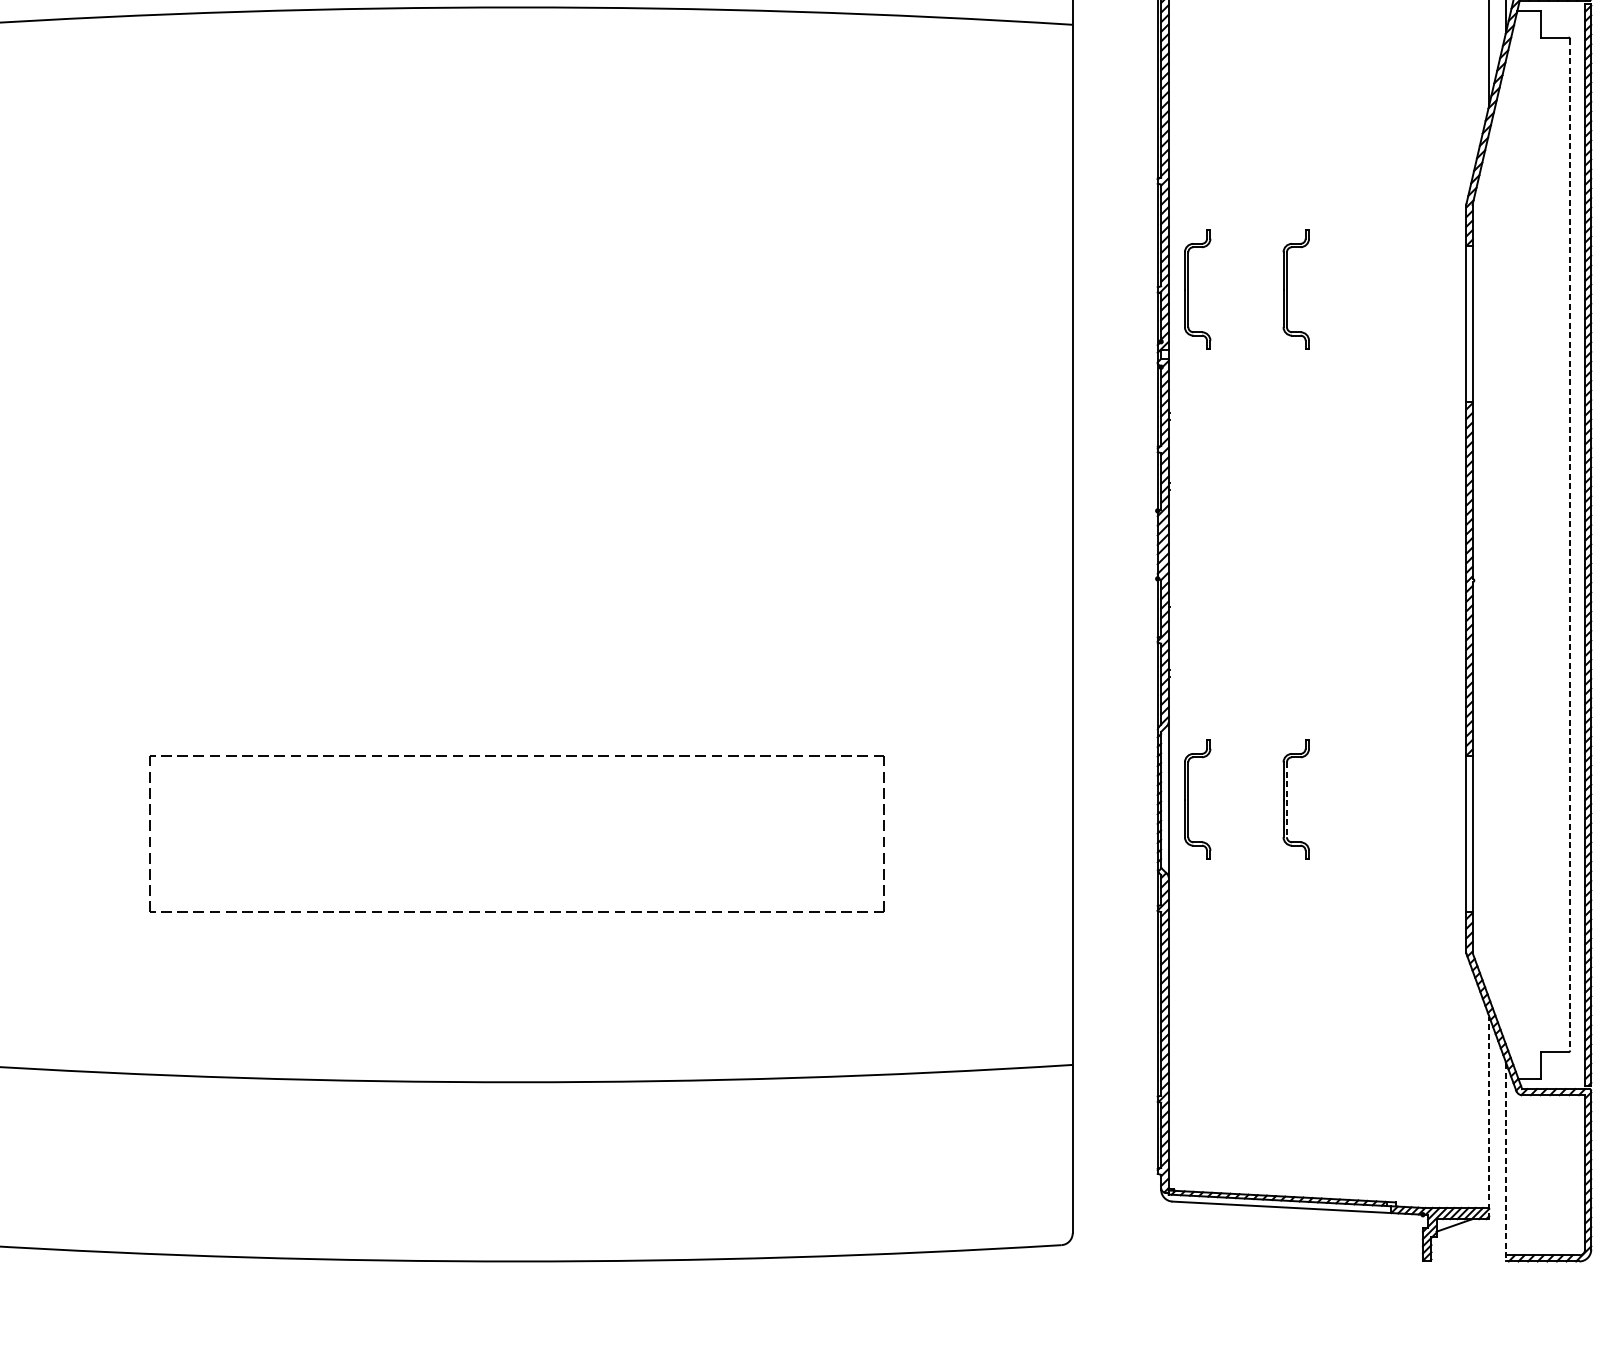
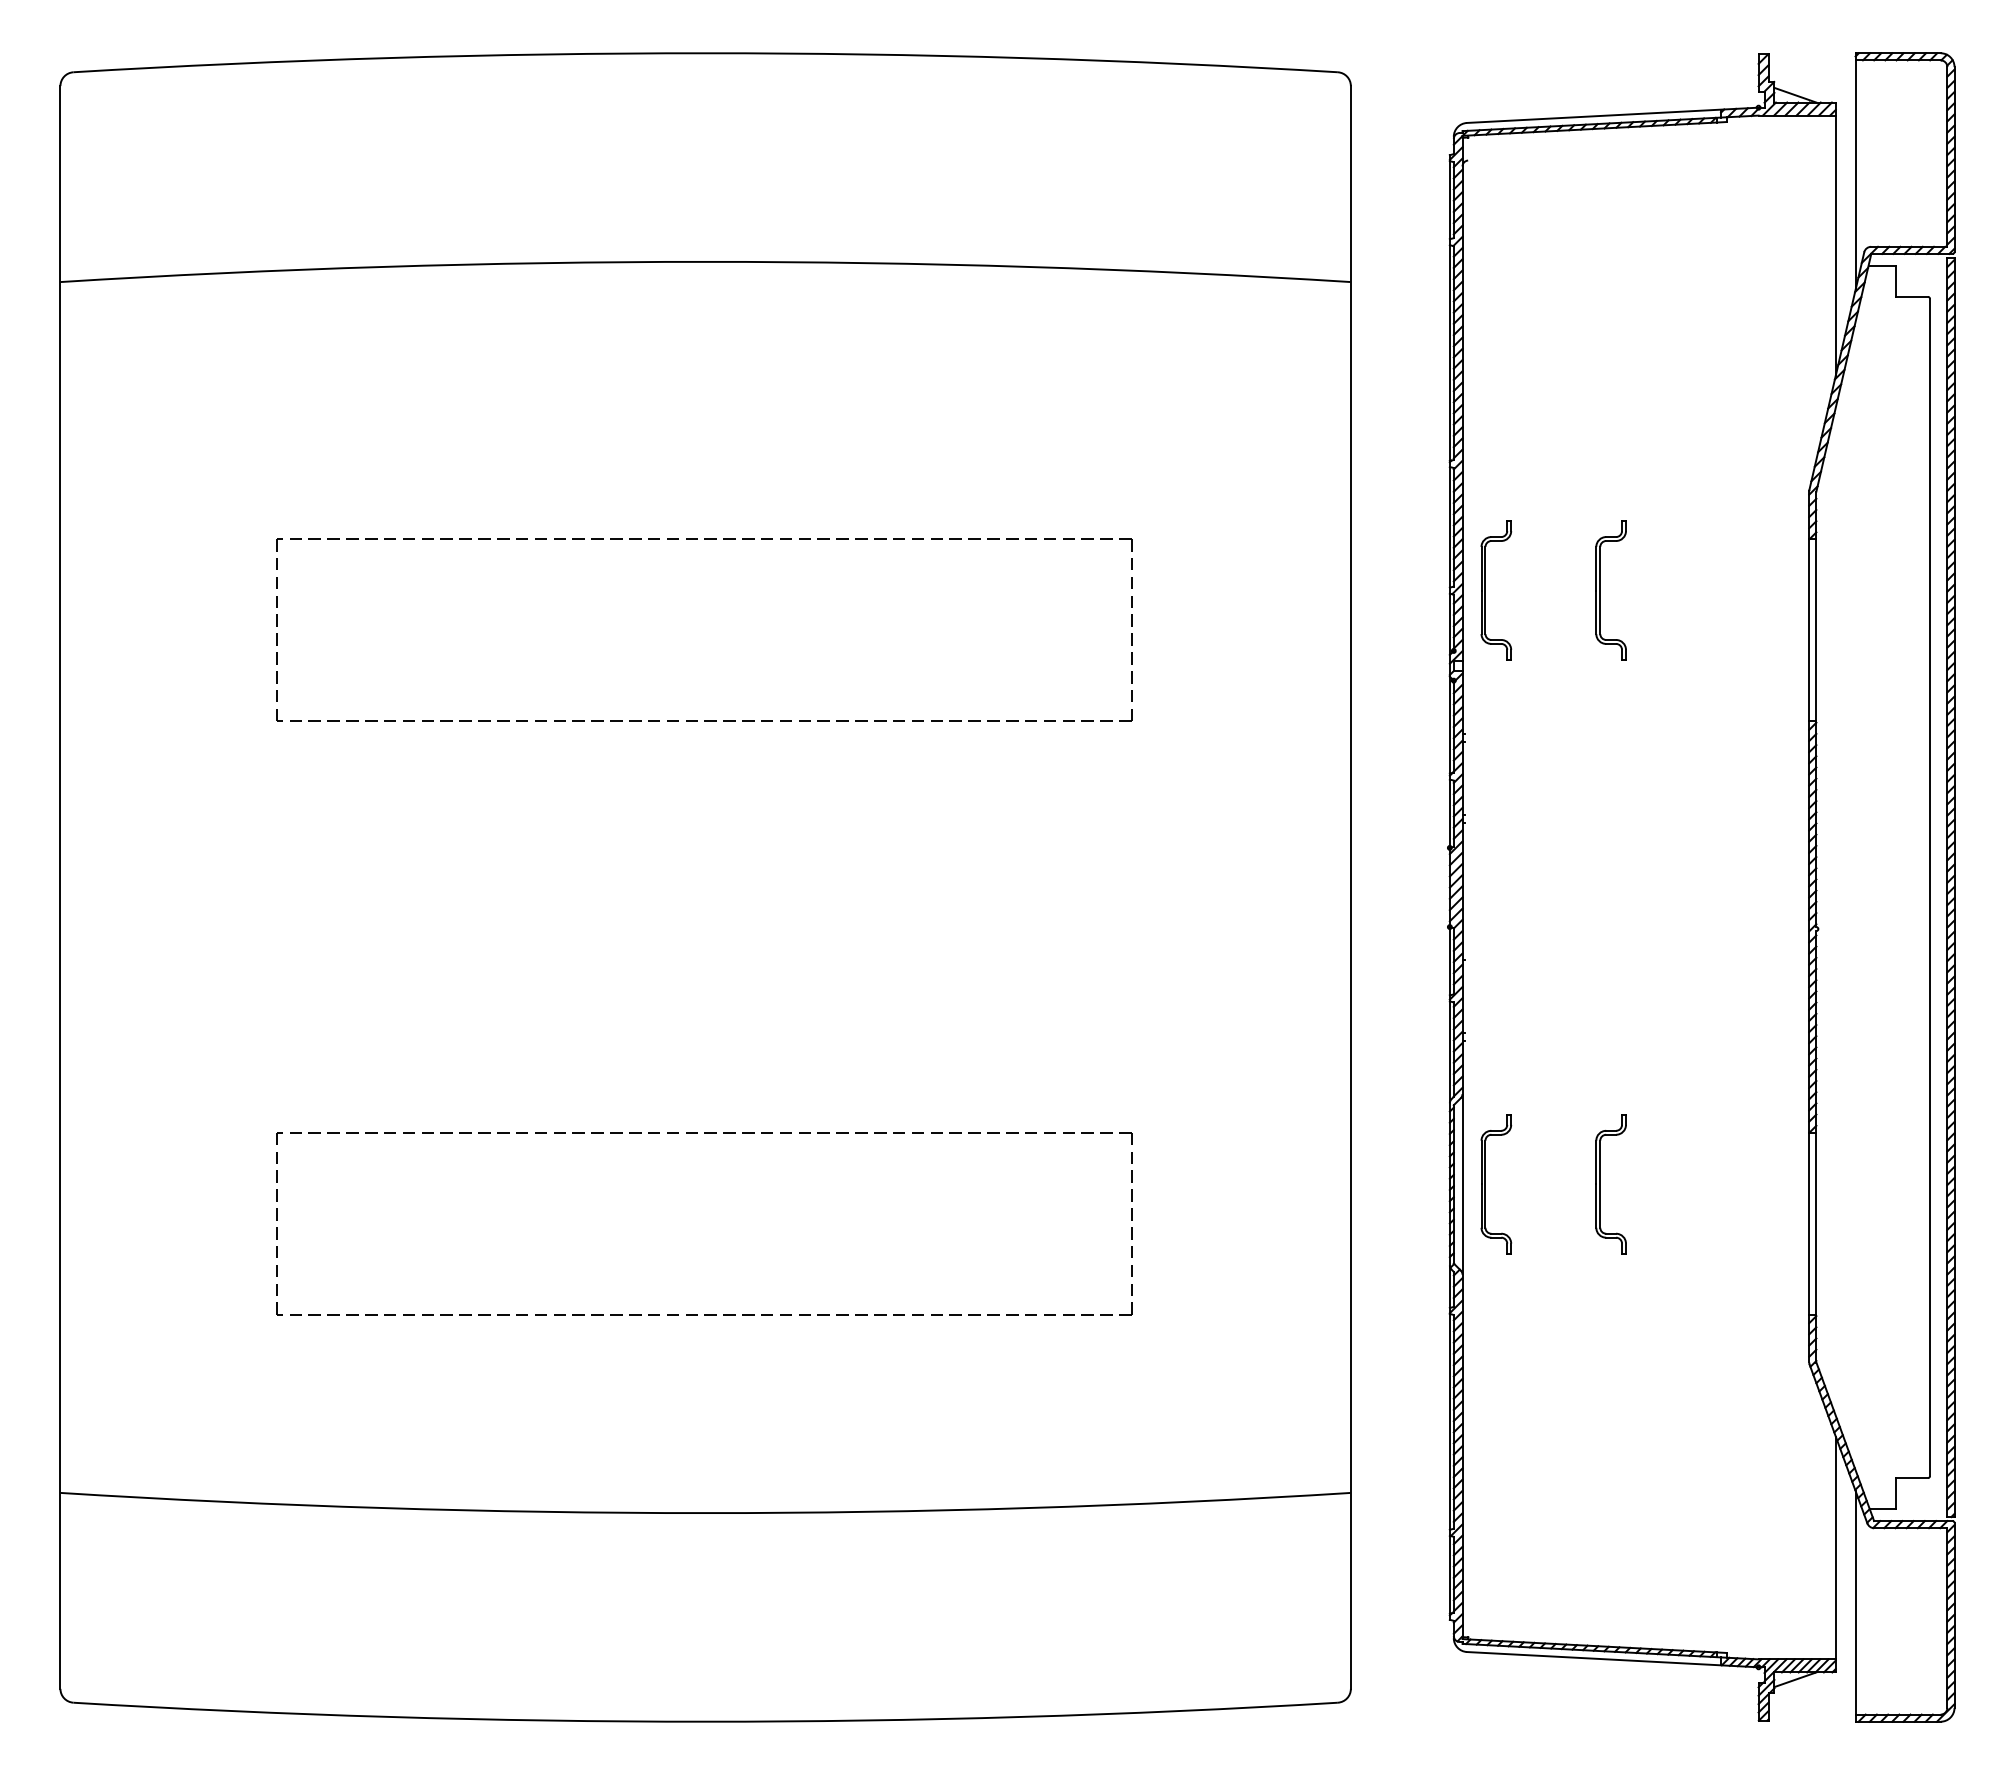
part: (517, 245) -> (704, 539), added
line: (1570, 544) -> (1930, 887), dashed -> solid
line: (1287, 799) -> (1600, 1184), dashed -> solid
line: (1489, 1117) -> (1835, 1554), dashed -> solid
line: (1506, 1162) -> (1855, 1606), dashed -> solid

